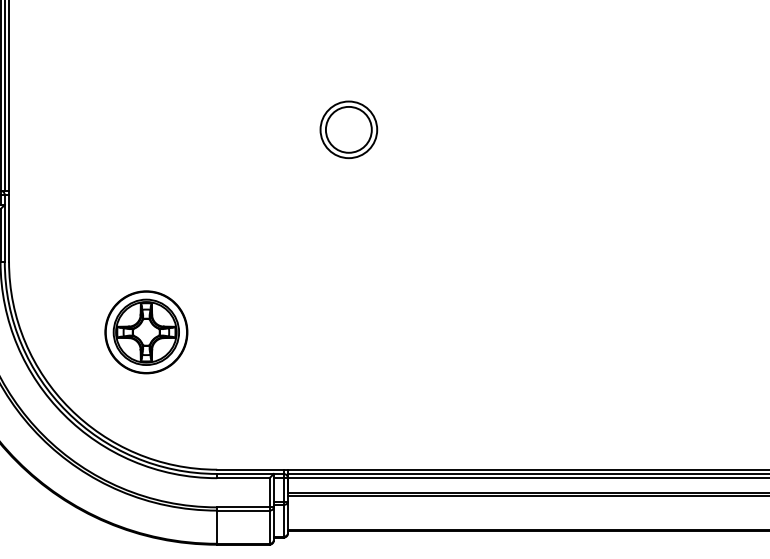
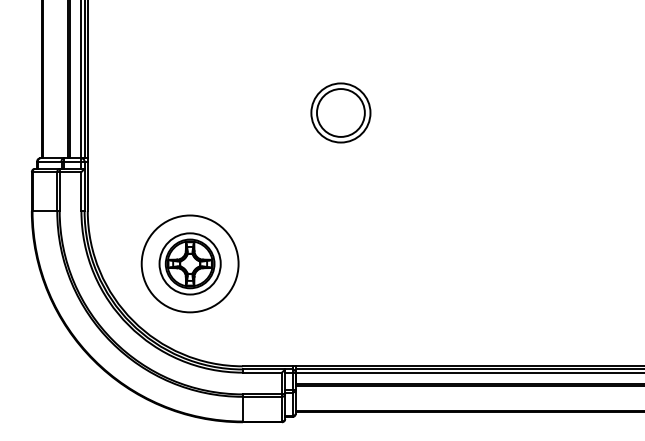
part: (349, 129) -> (341, 112), size x1.4
circle: (145, 331) -> (189, 263), size x1.6

